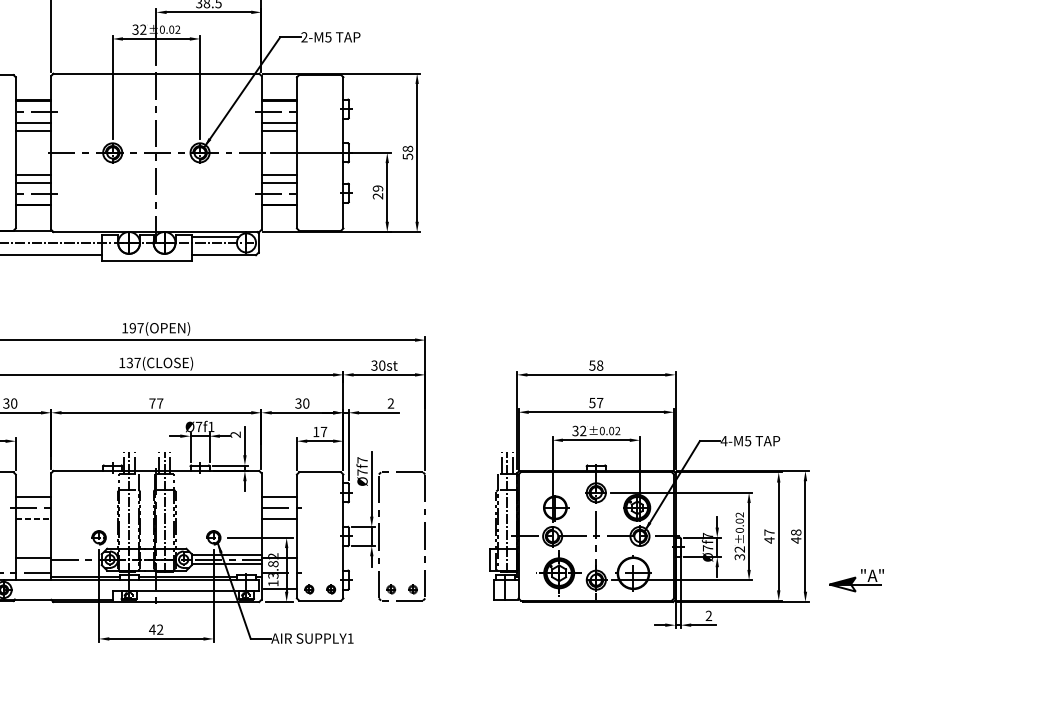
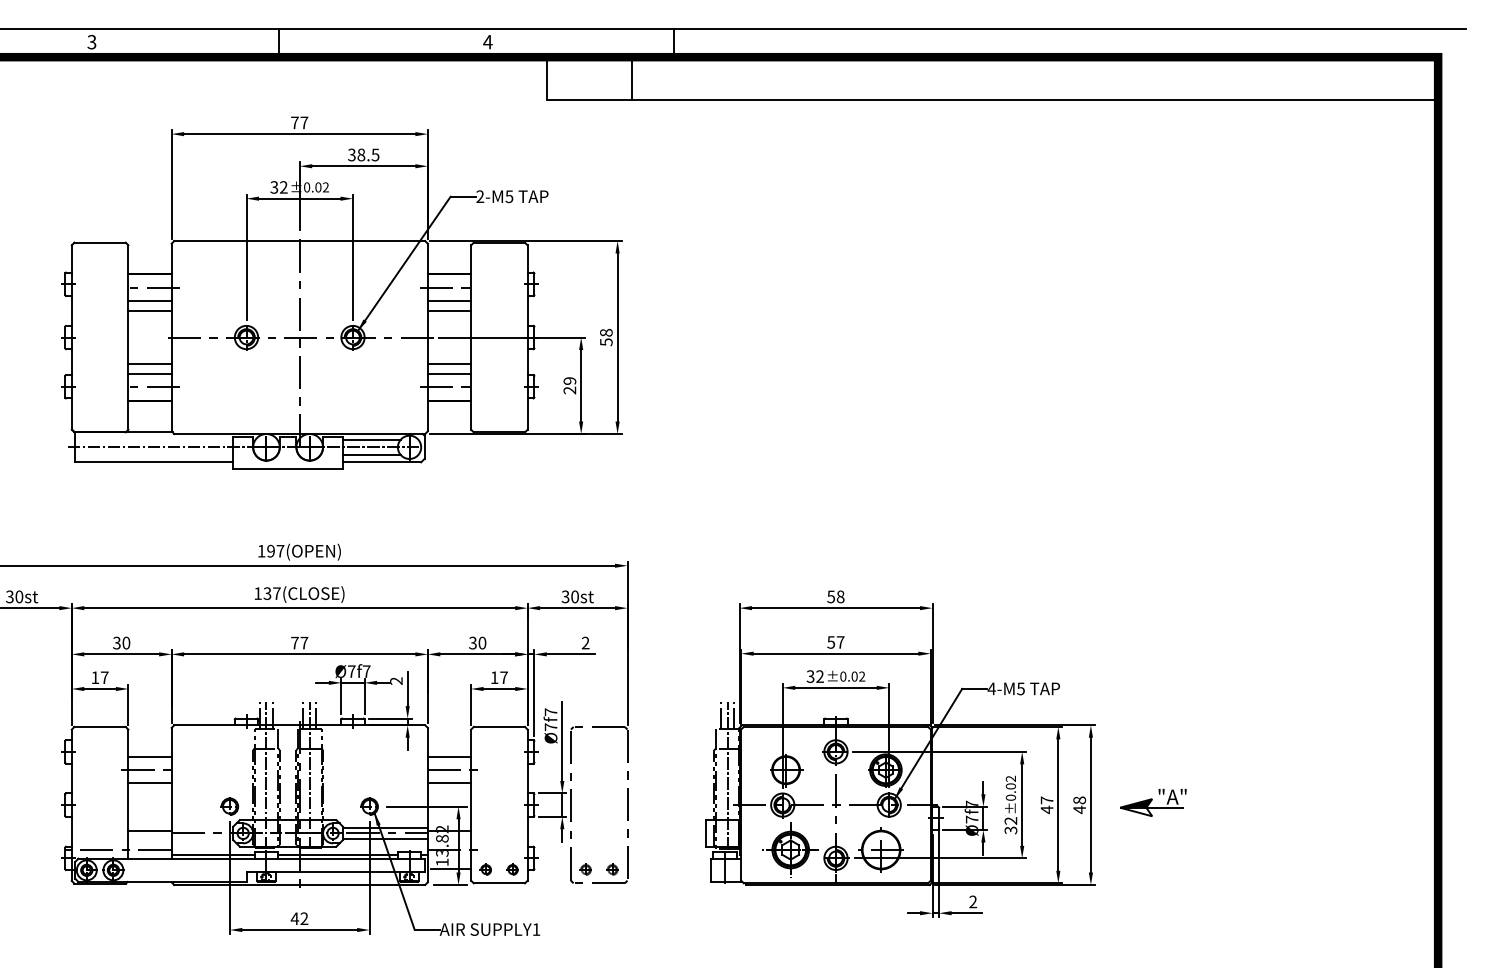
line: (215, 248) -> (371, 454), added
text: (211, 426) -> (366, 671), Ø7f1 -> Ø7f7
line: (33, 518) -> (150, 783), dashed -> solid
part: (856, 580) -> (1153, 802), moved

